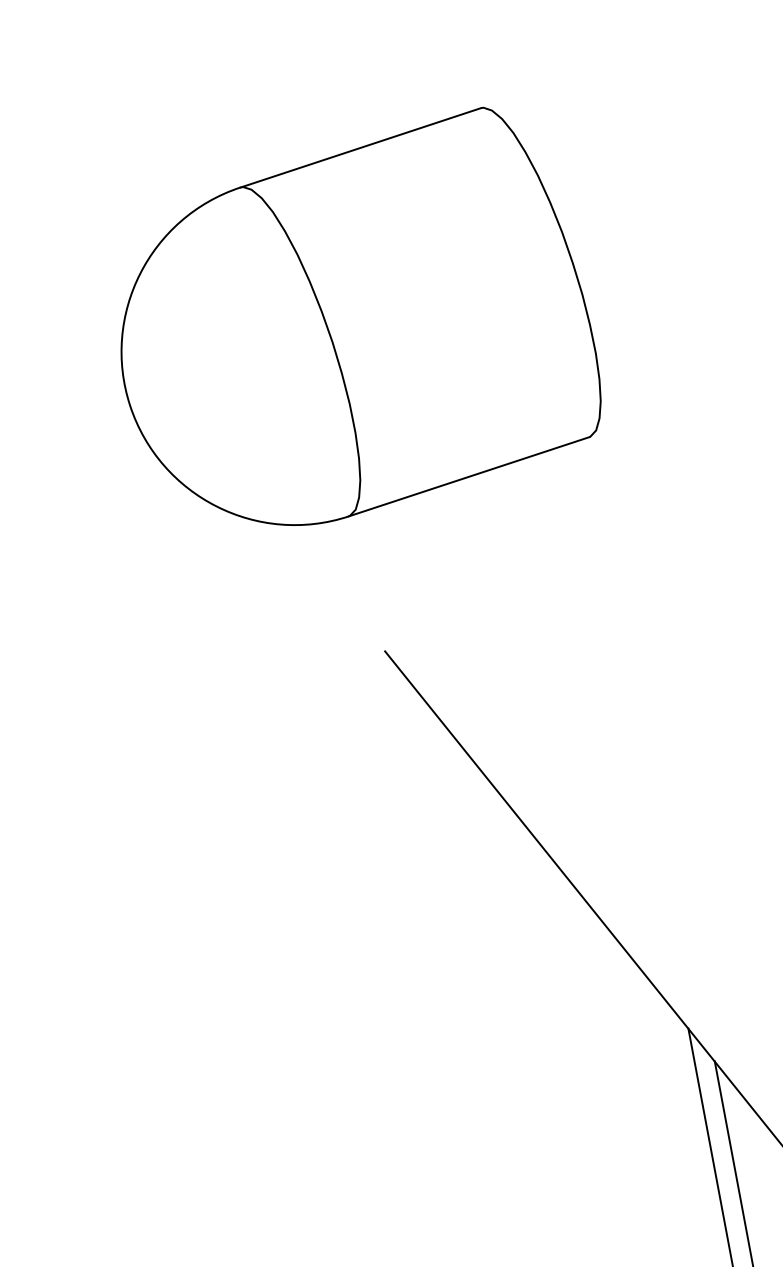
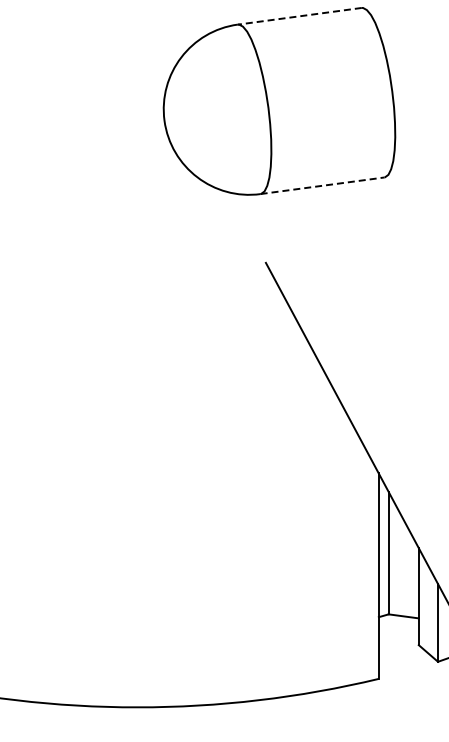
line: (360, 148) -> (299, 16), solid -> dashed
line: (470, 475) -> (323, 185), solid -> dashed

